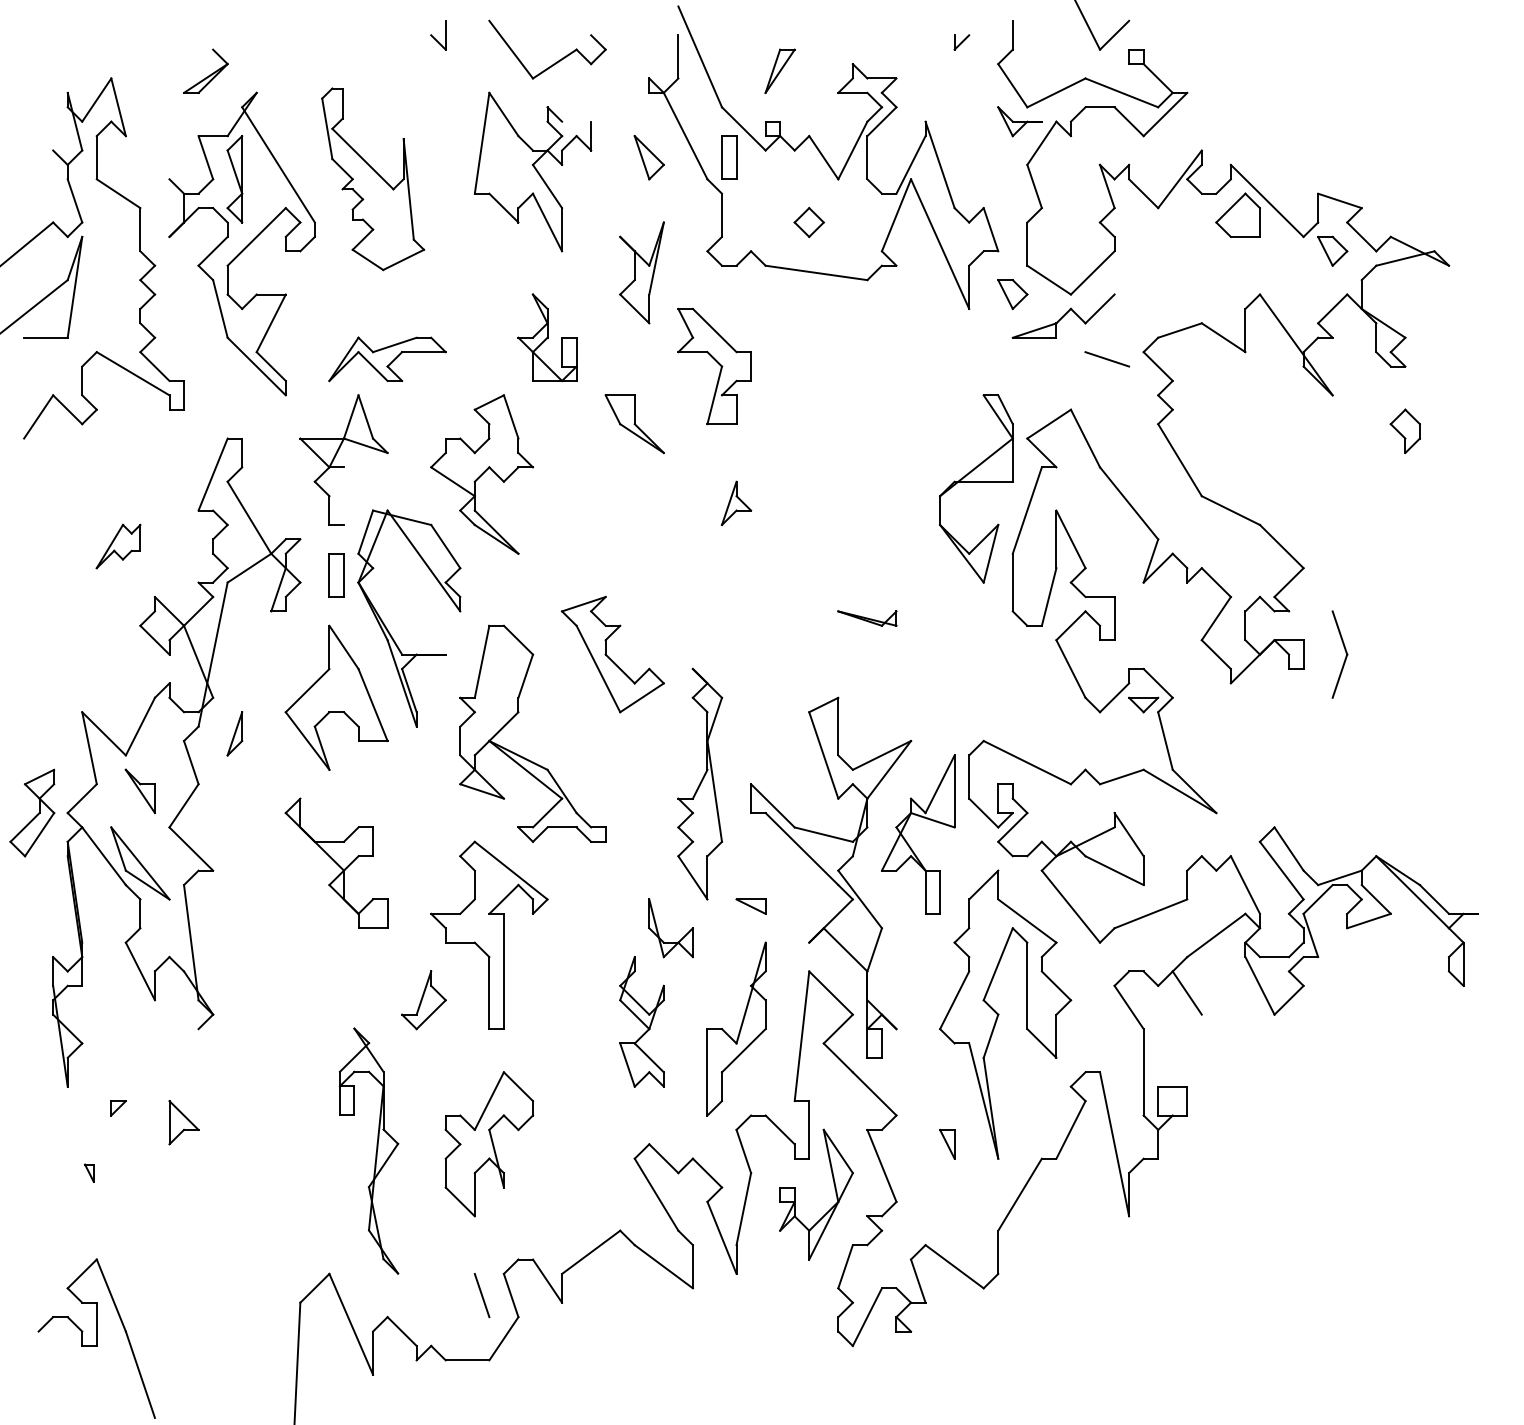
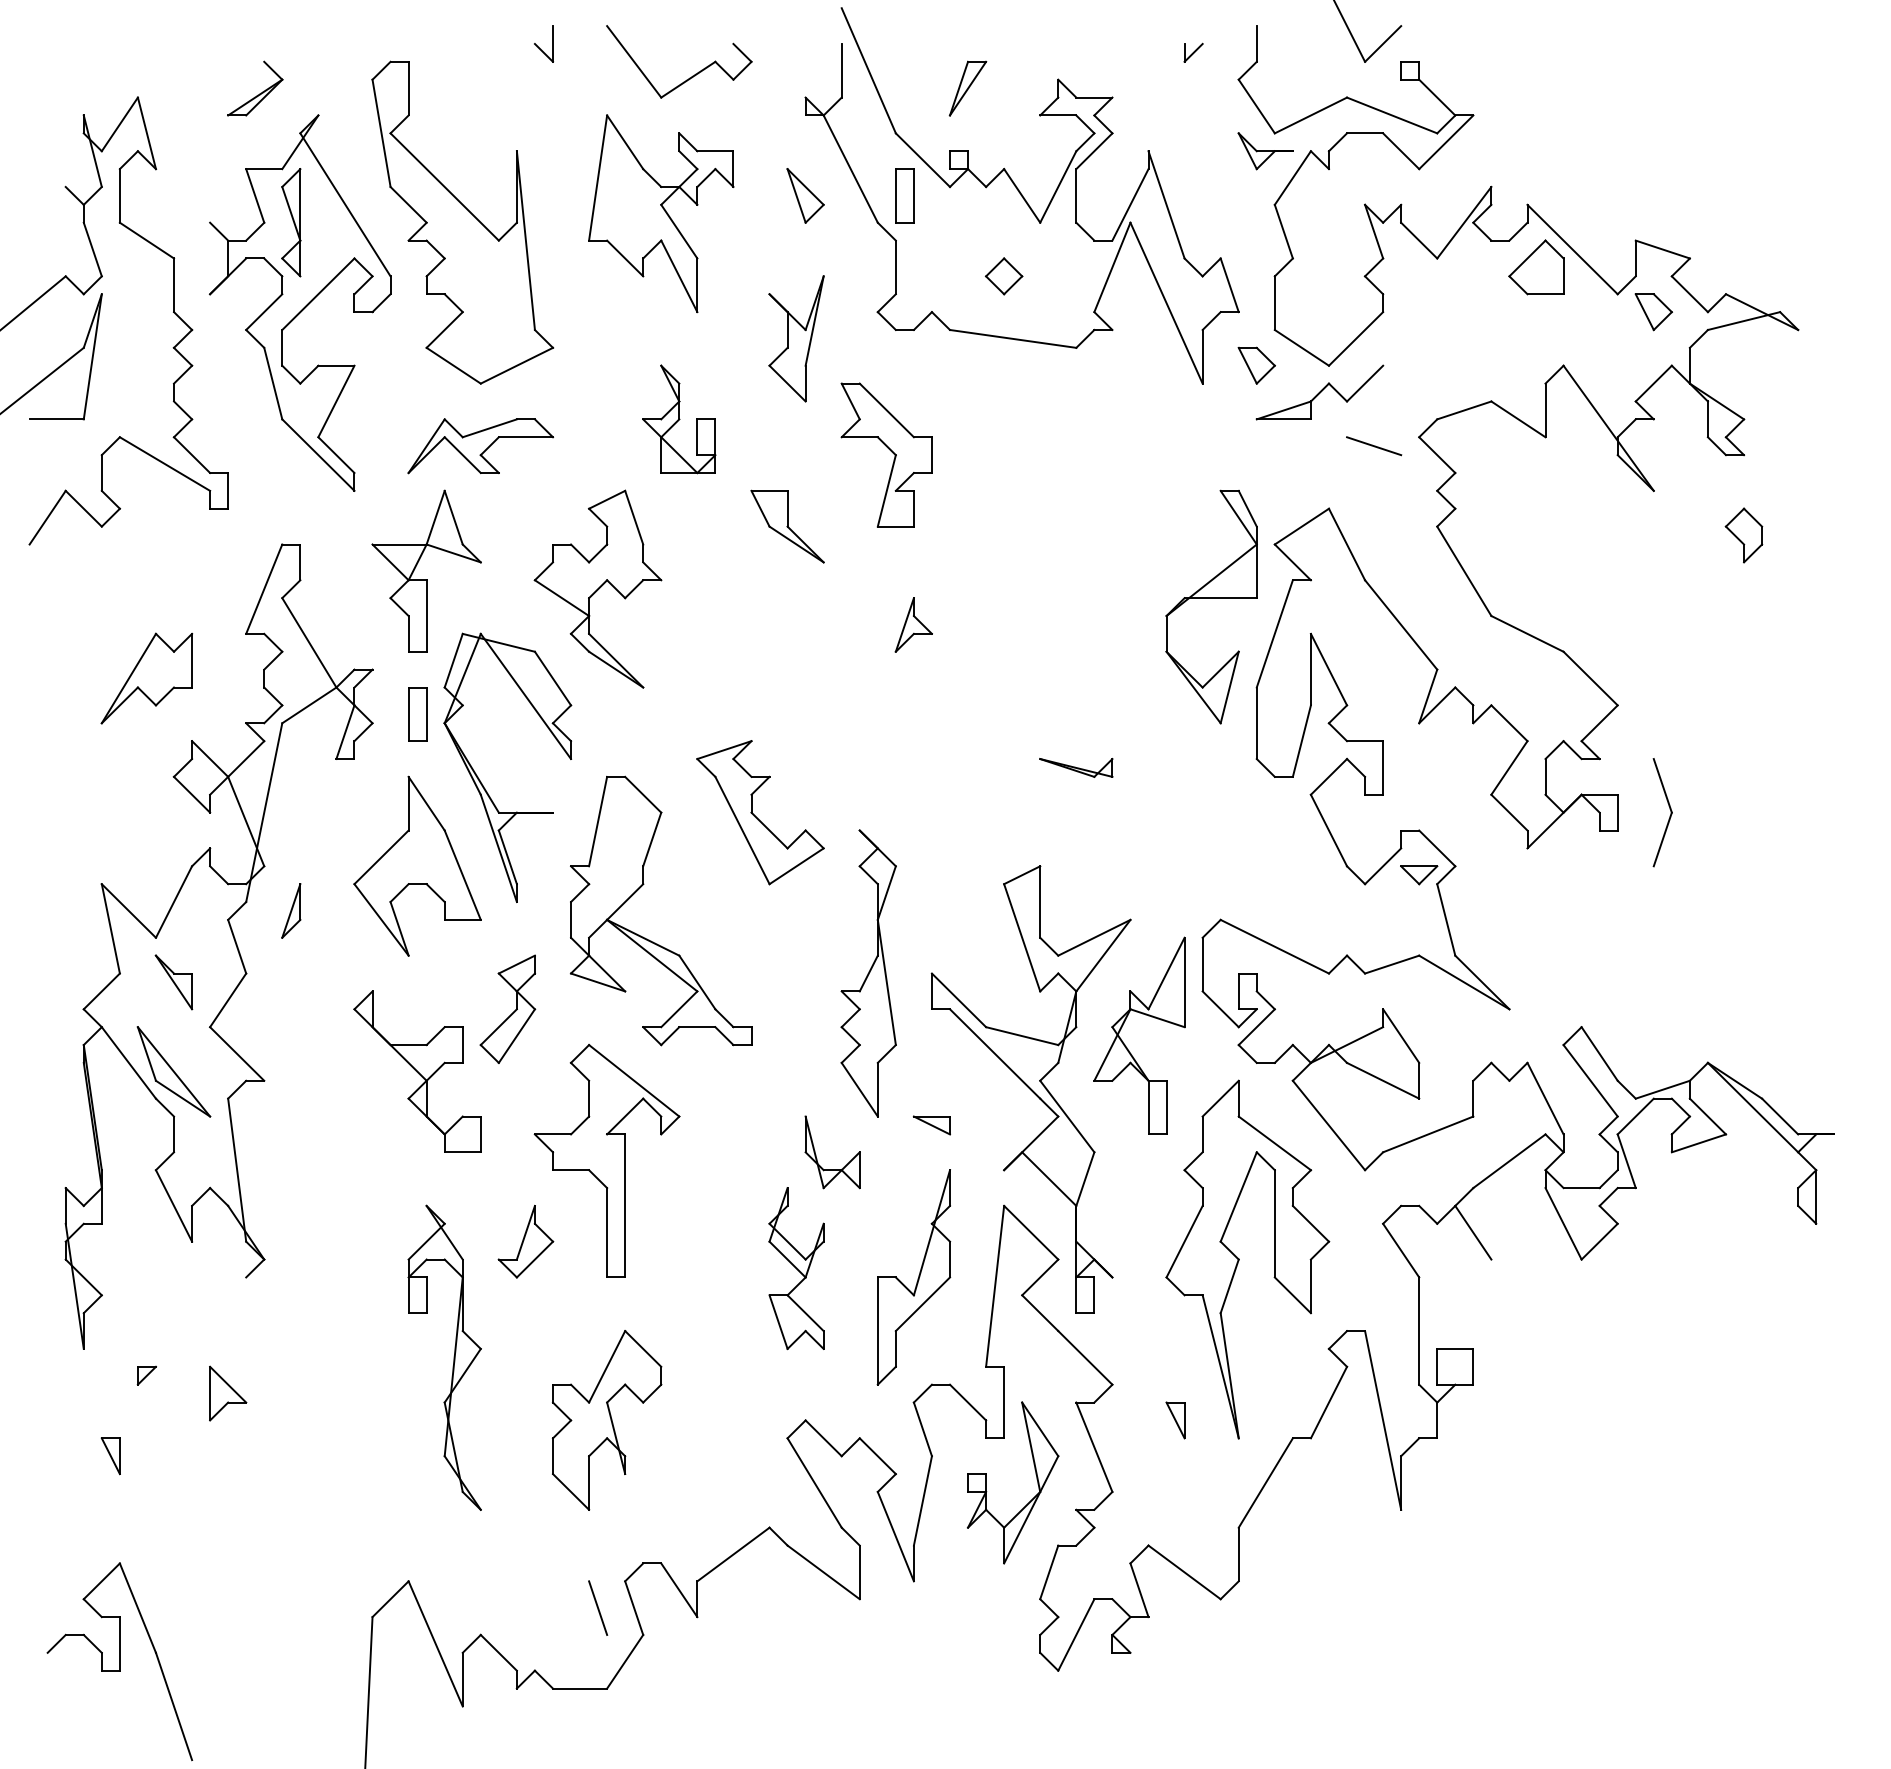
line: (576, 121) -> (715, 151), added
part: (372, 179) -> (462, 222), size x1.43
line: (343, 495) -> (426, 615), added
part: (118, 546) -> (146, 678), size x1.67
part: (36, 815) -> (512, 1012), moved
part: (376, 1150) -> (453, 1357), moved
part: (89, 1173) -> (110, 1456), size x1.67

